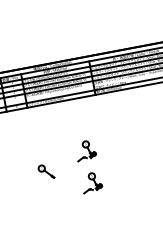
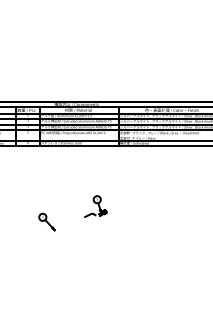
part: (91, 182) -> (95, 243), removed

